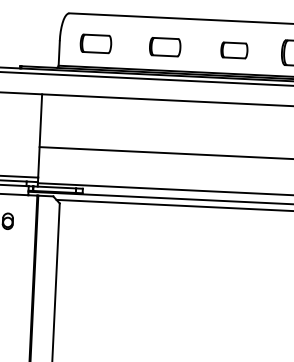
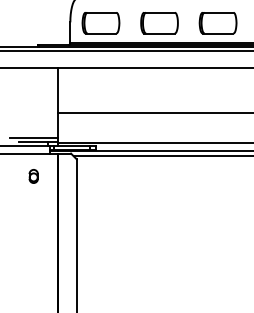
part: (95, 44) -> (100, 23), size x1.43
part: (165, 47) -> (159, 23), size x1.43
part: (233, 50) -> (217, 23), size x1.67

